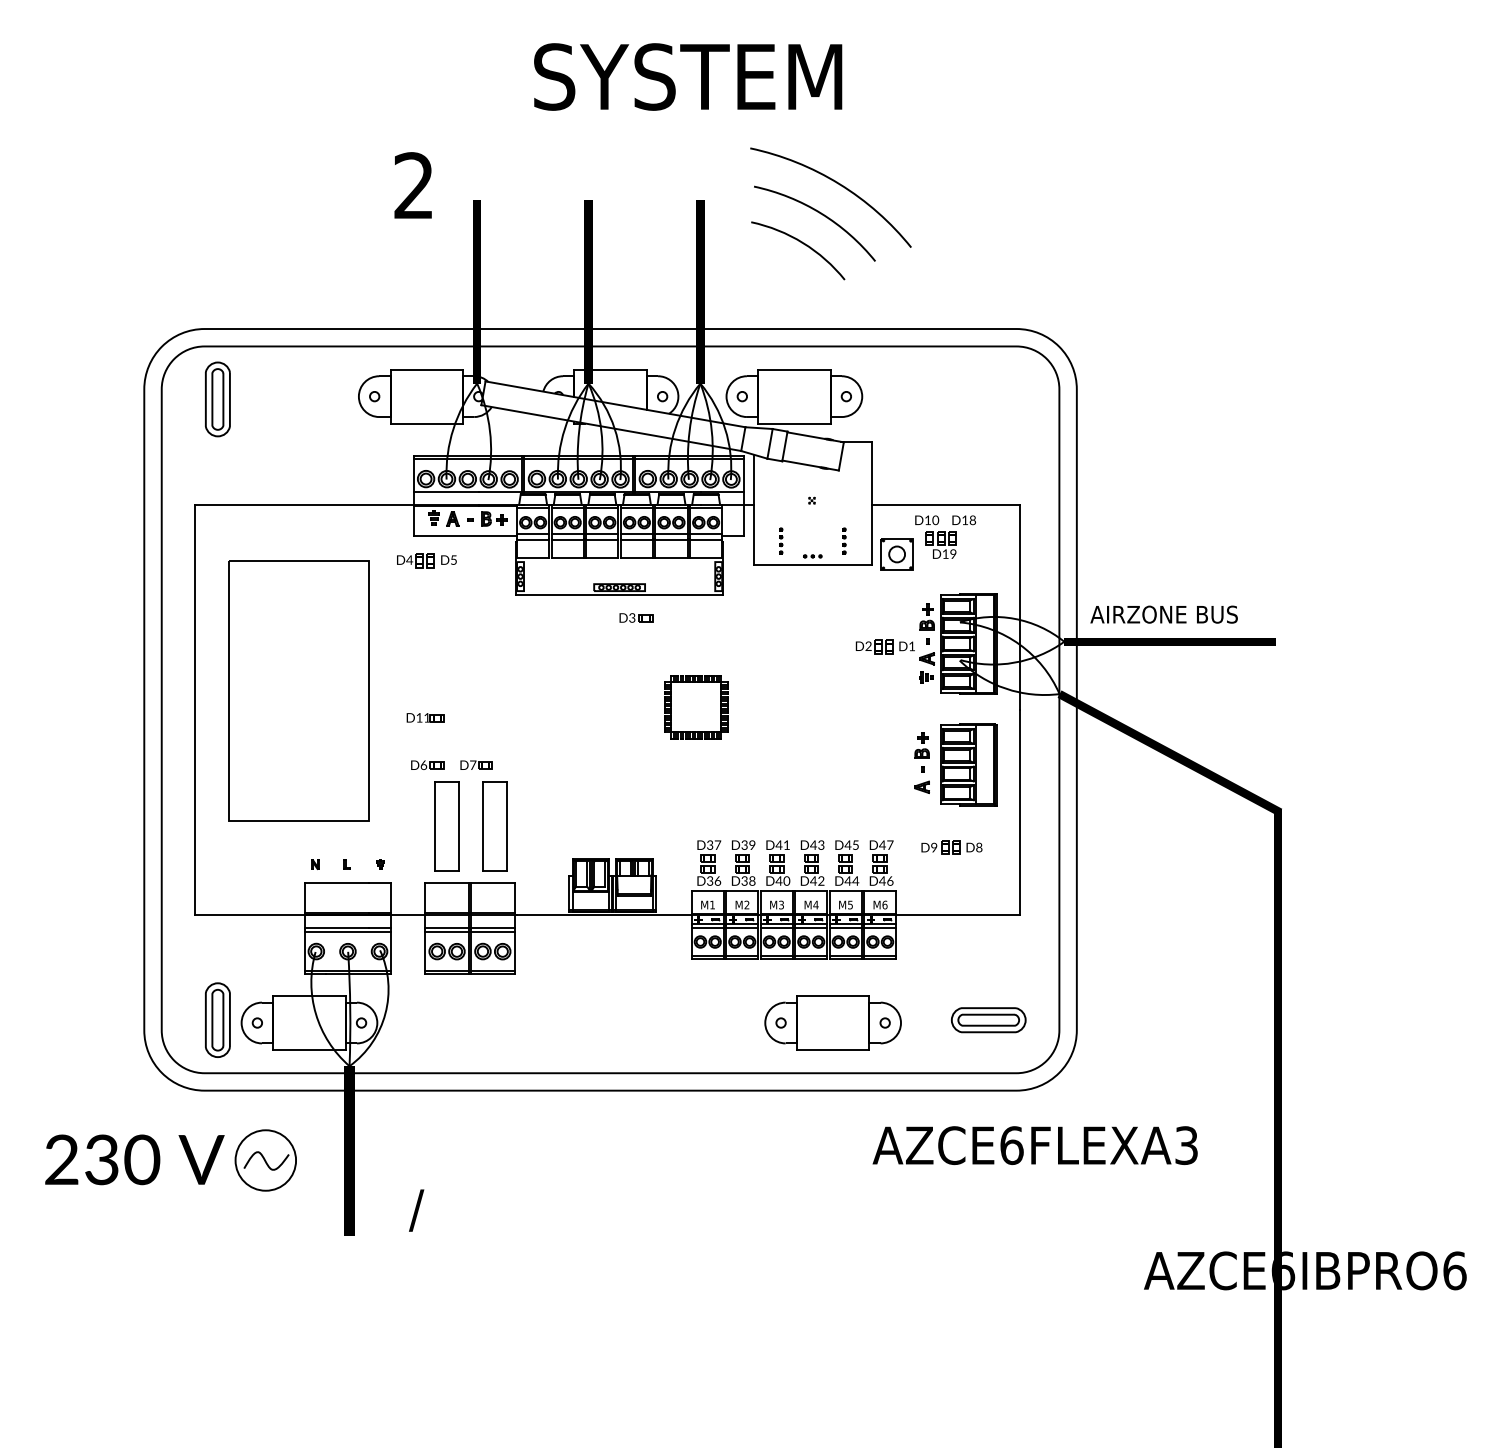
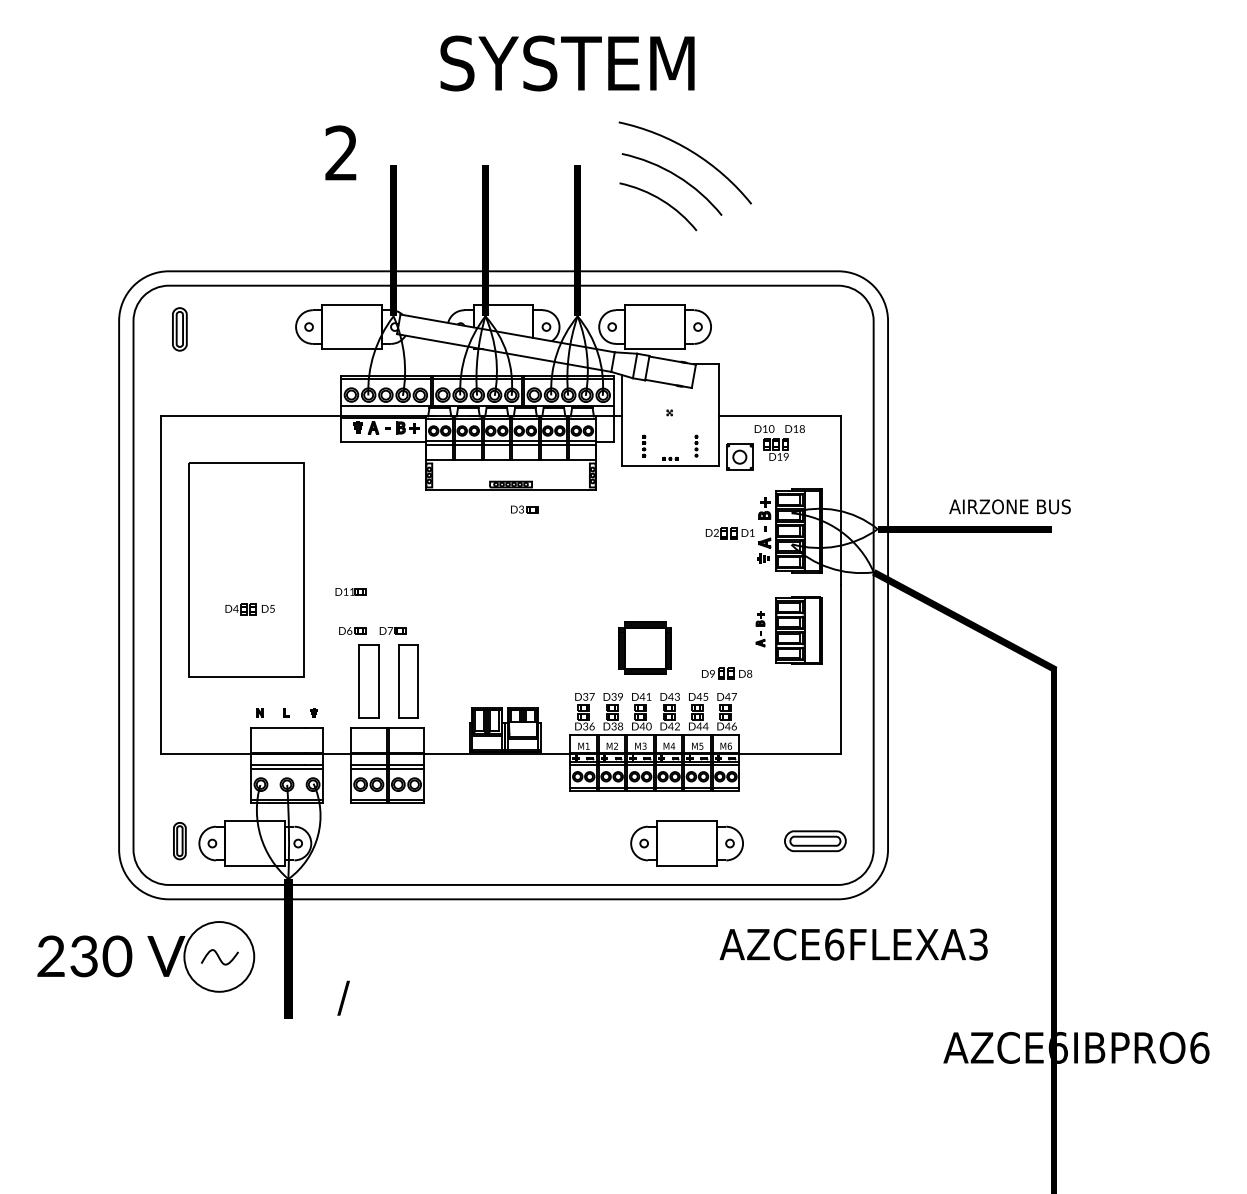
part: (217, 399) -> (179, 329), size x0.7
part: (426, 560) -> (249, 609), moved
text: (1163, 614) -> (1009, 506), moved
part: (695, 706) -> (644, 647), moved
part: (922, 762) -> (760, 628), size x0.7
part: (952, 847) -> (727, 673), moved
part: (217, 1019) -> (179, 840), size x0.6
circle: (266, 1160) -> (219, 956), size x1.4

